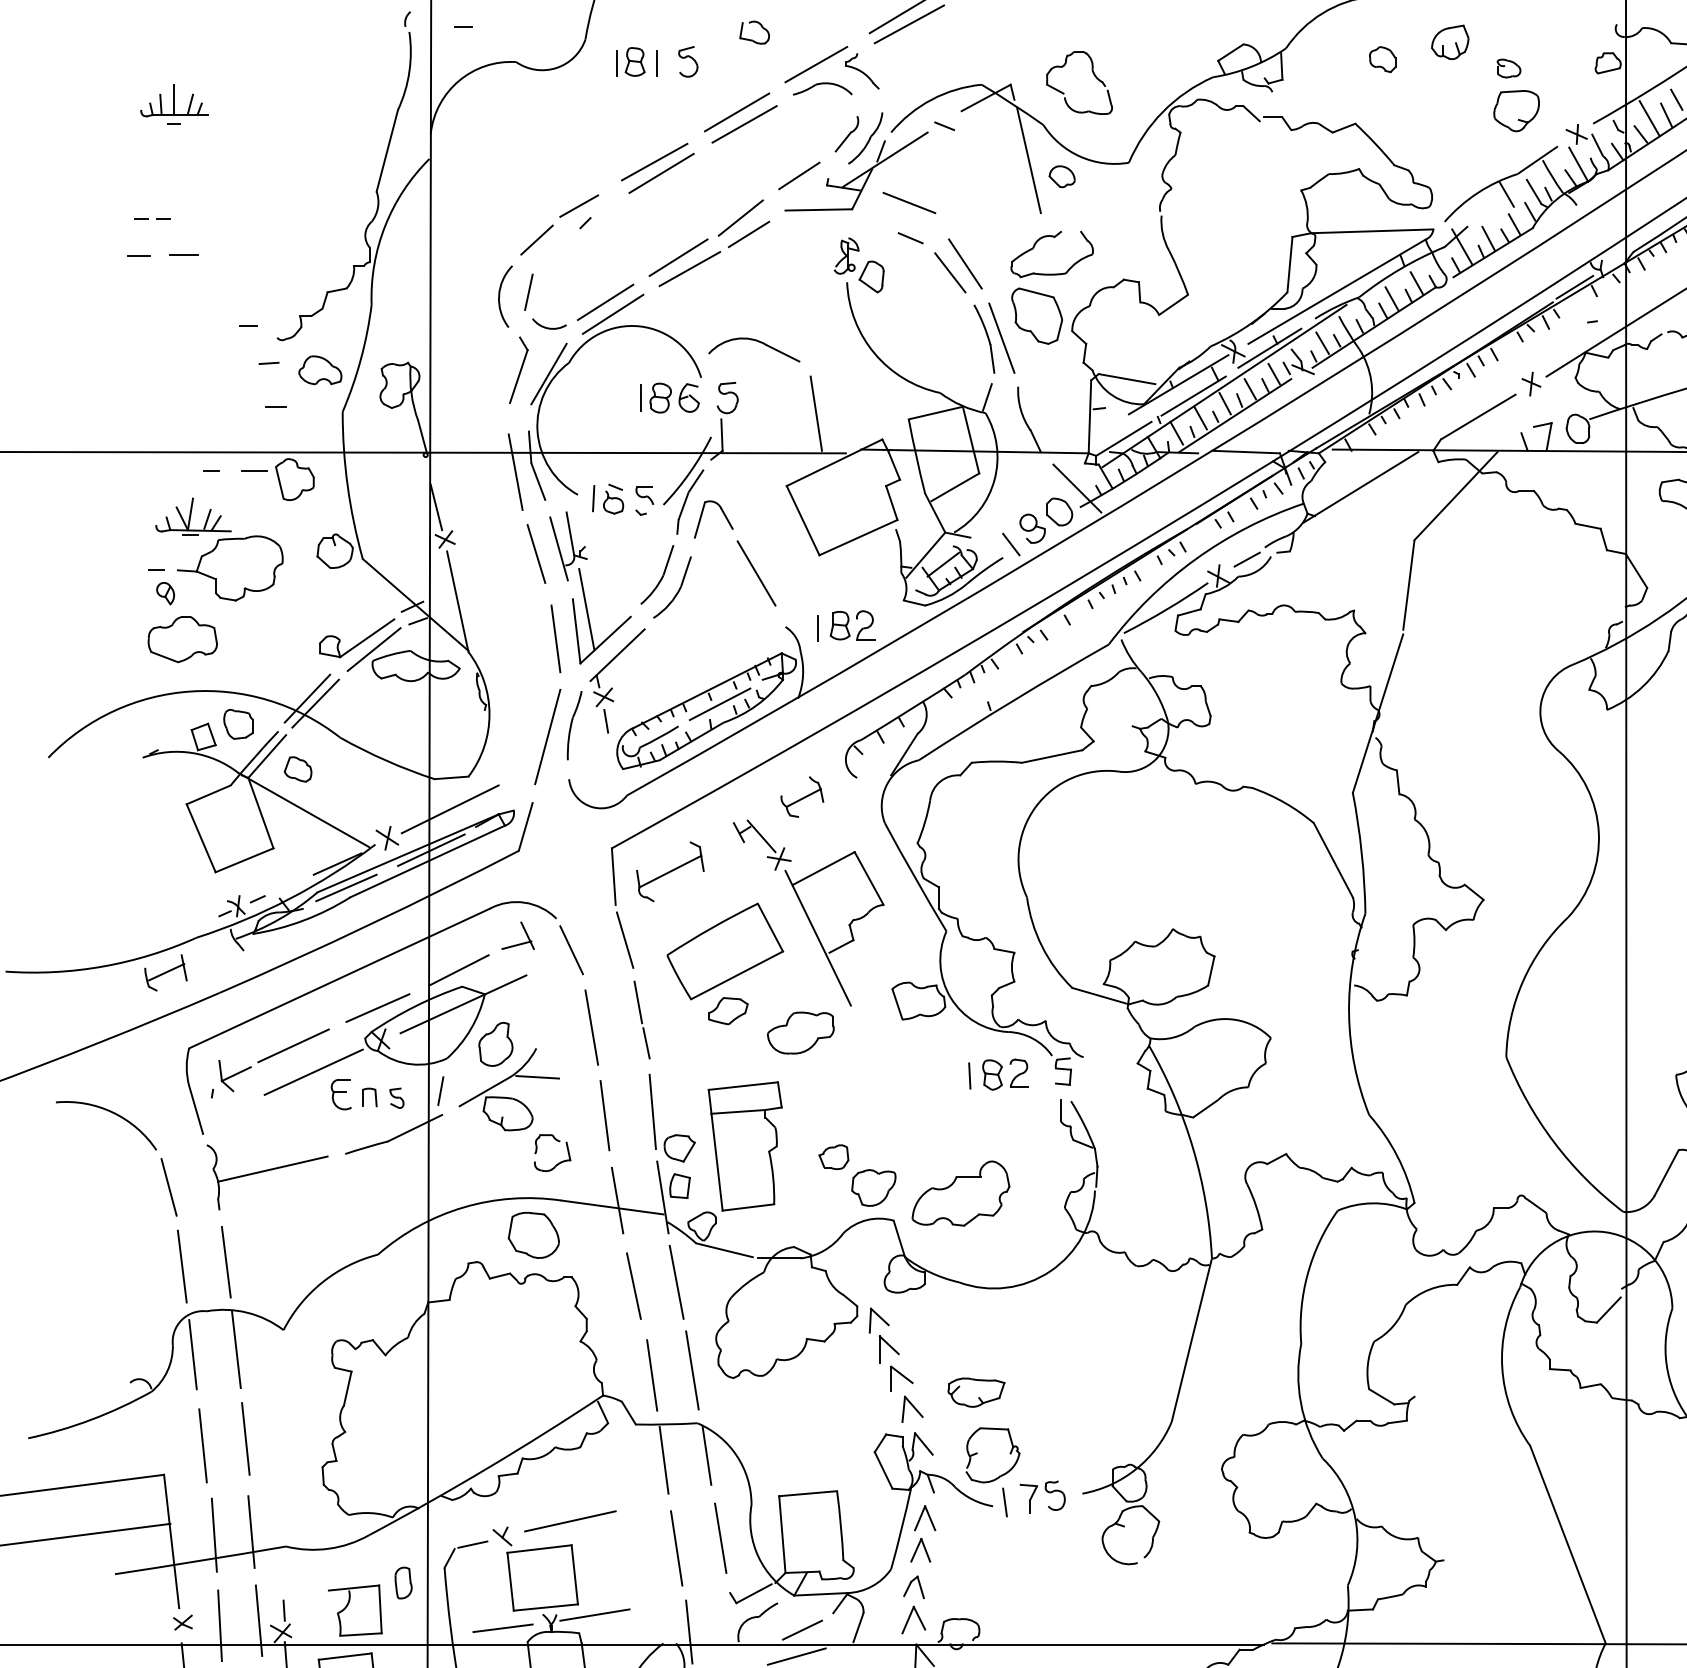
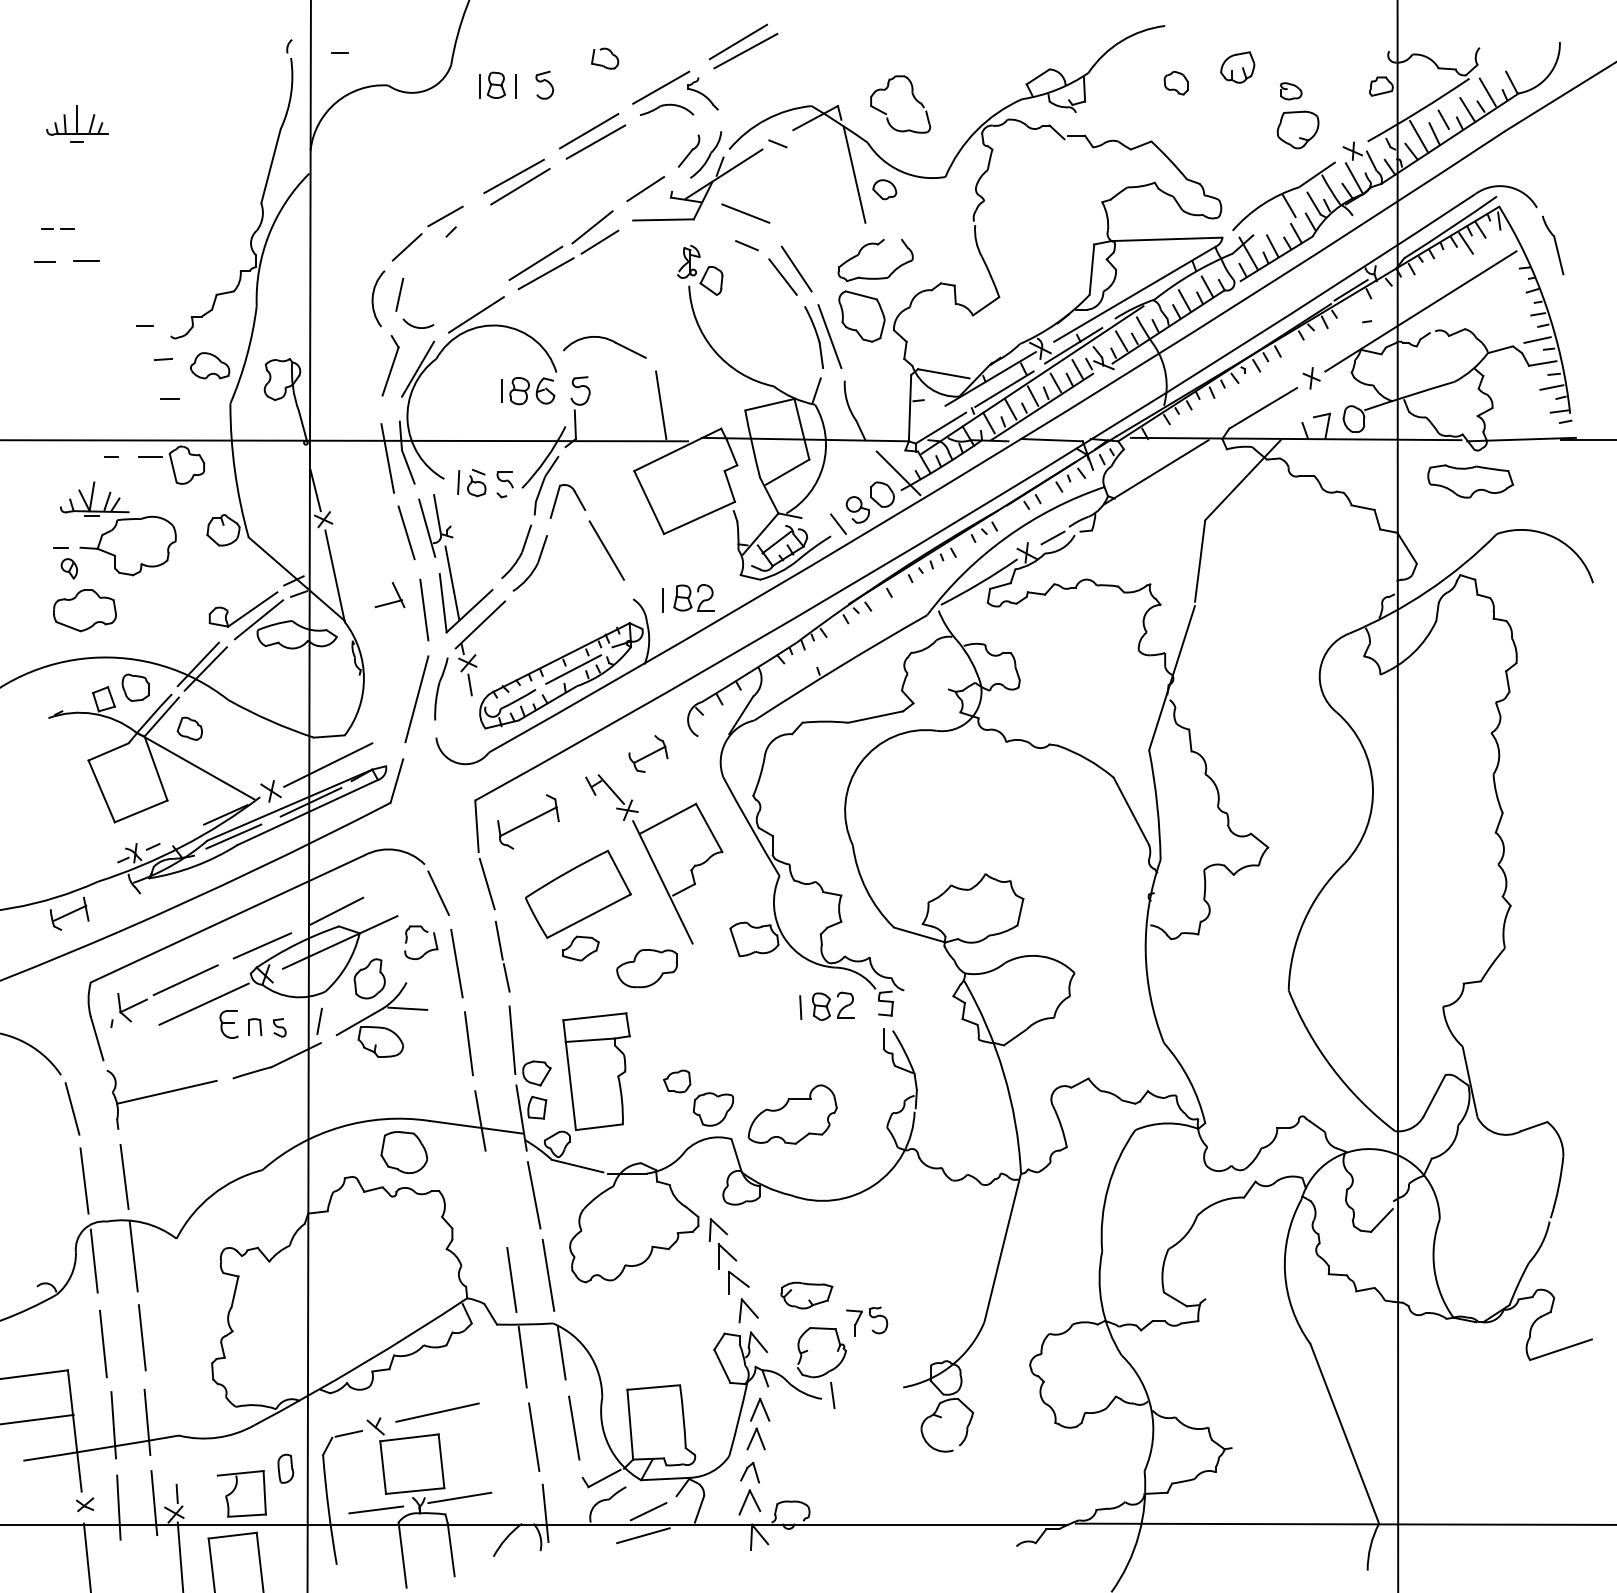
line: (605, 302) -> (469, 304), removed
part: (520, 942) -> (392, 601), moved
part: (558, 1162) -> (426, 951), moved
line: (634, 1285) -> (495, 1198), removed
part: (1043, 1496) -> (867, 1321), moved

